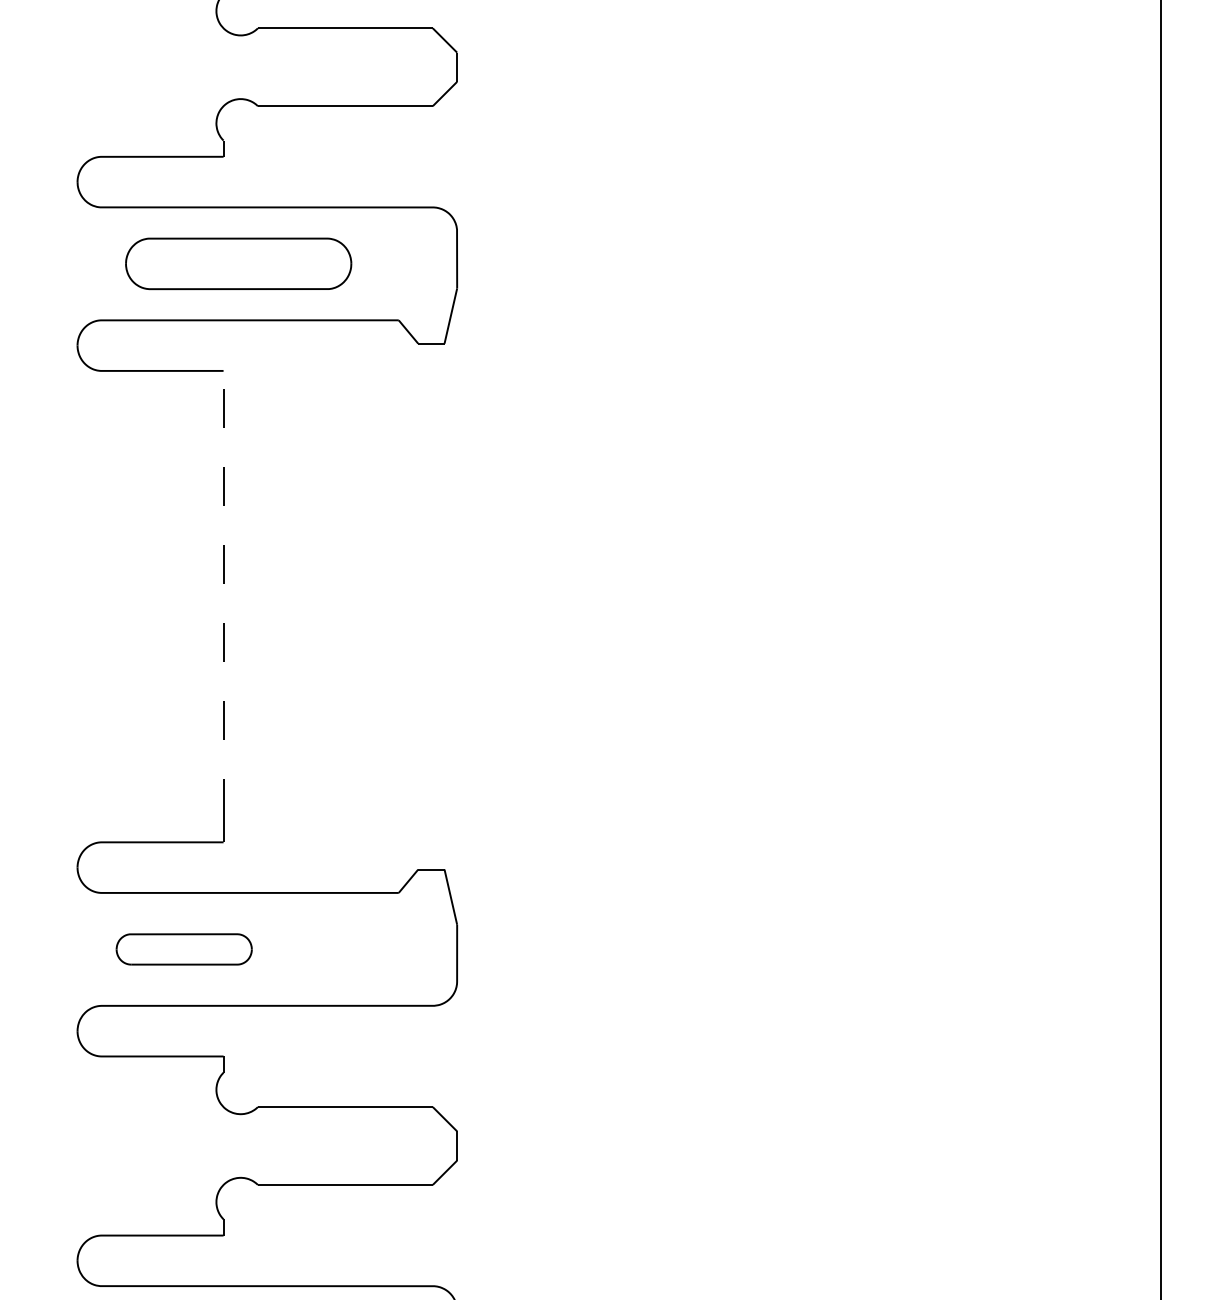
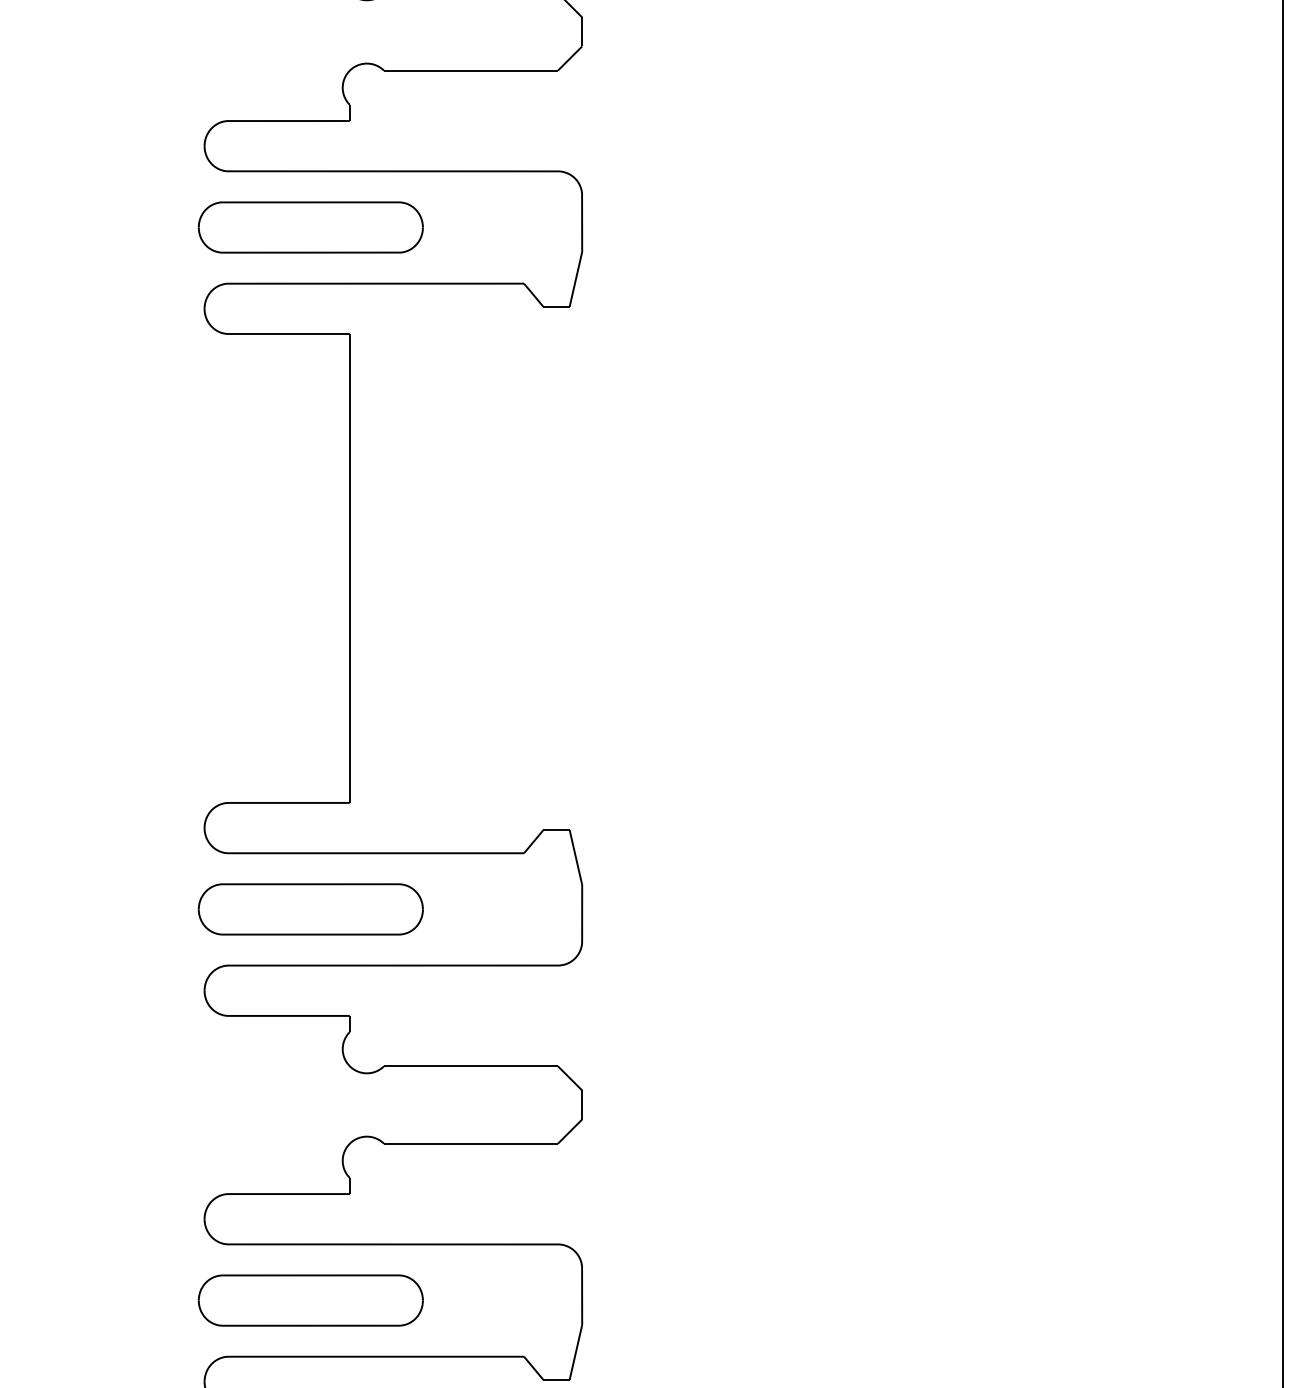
part: (238, 263) -> (310, 227), moved
line: (223, 593) -> (349, 555), dashed -> solid
part: (184, 949) -> (310, 909), size x1.67

